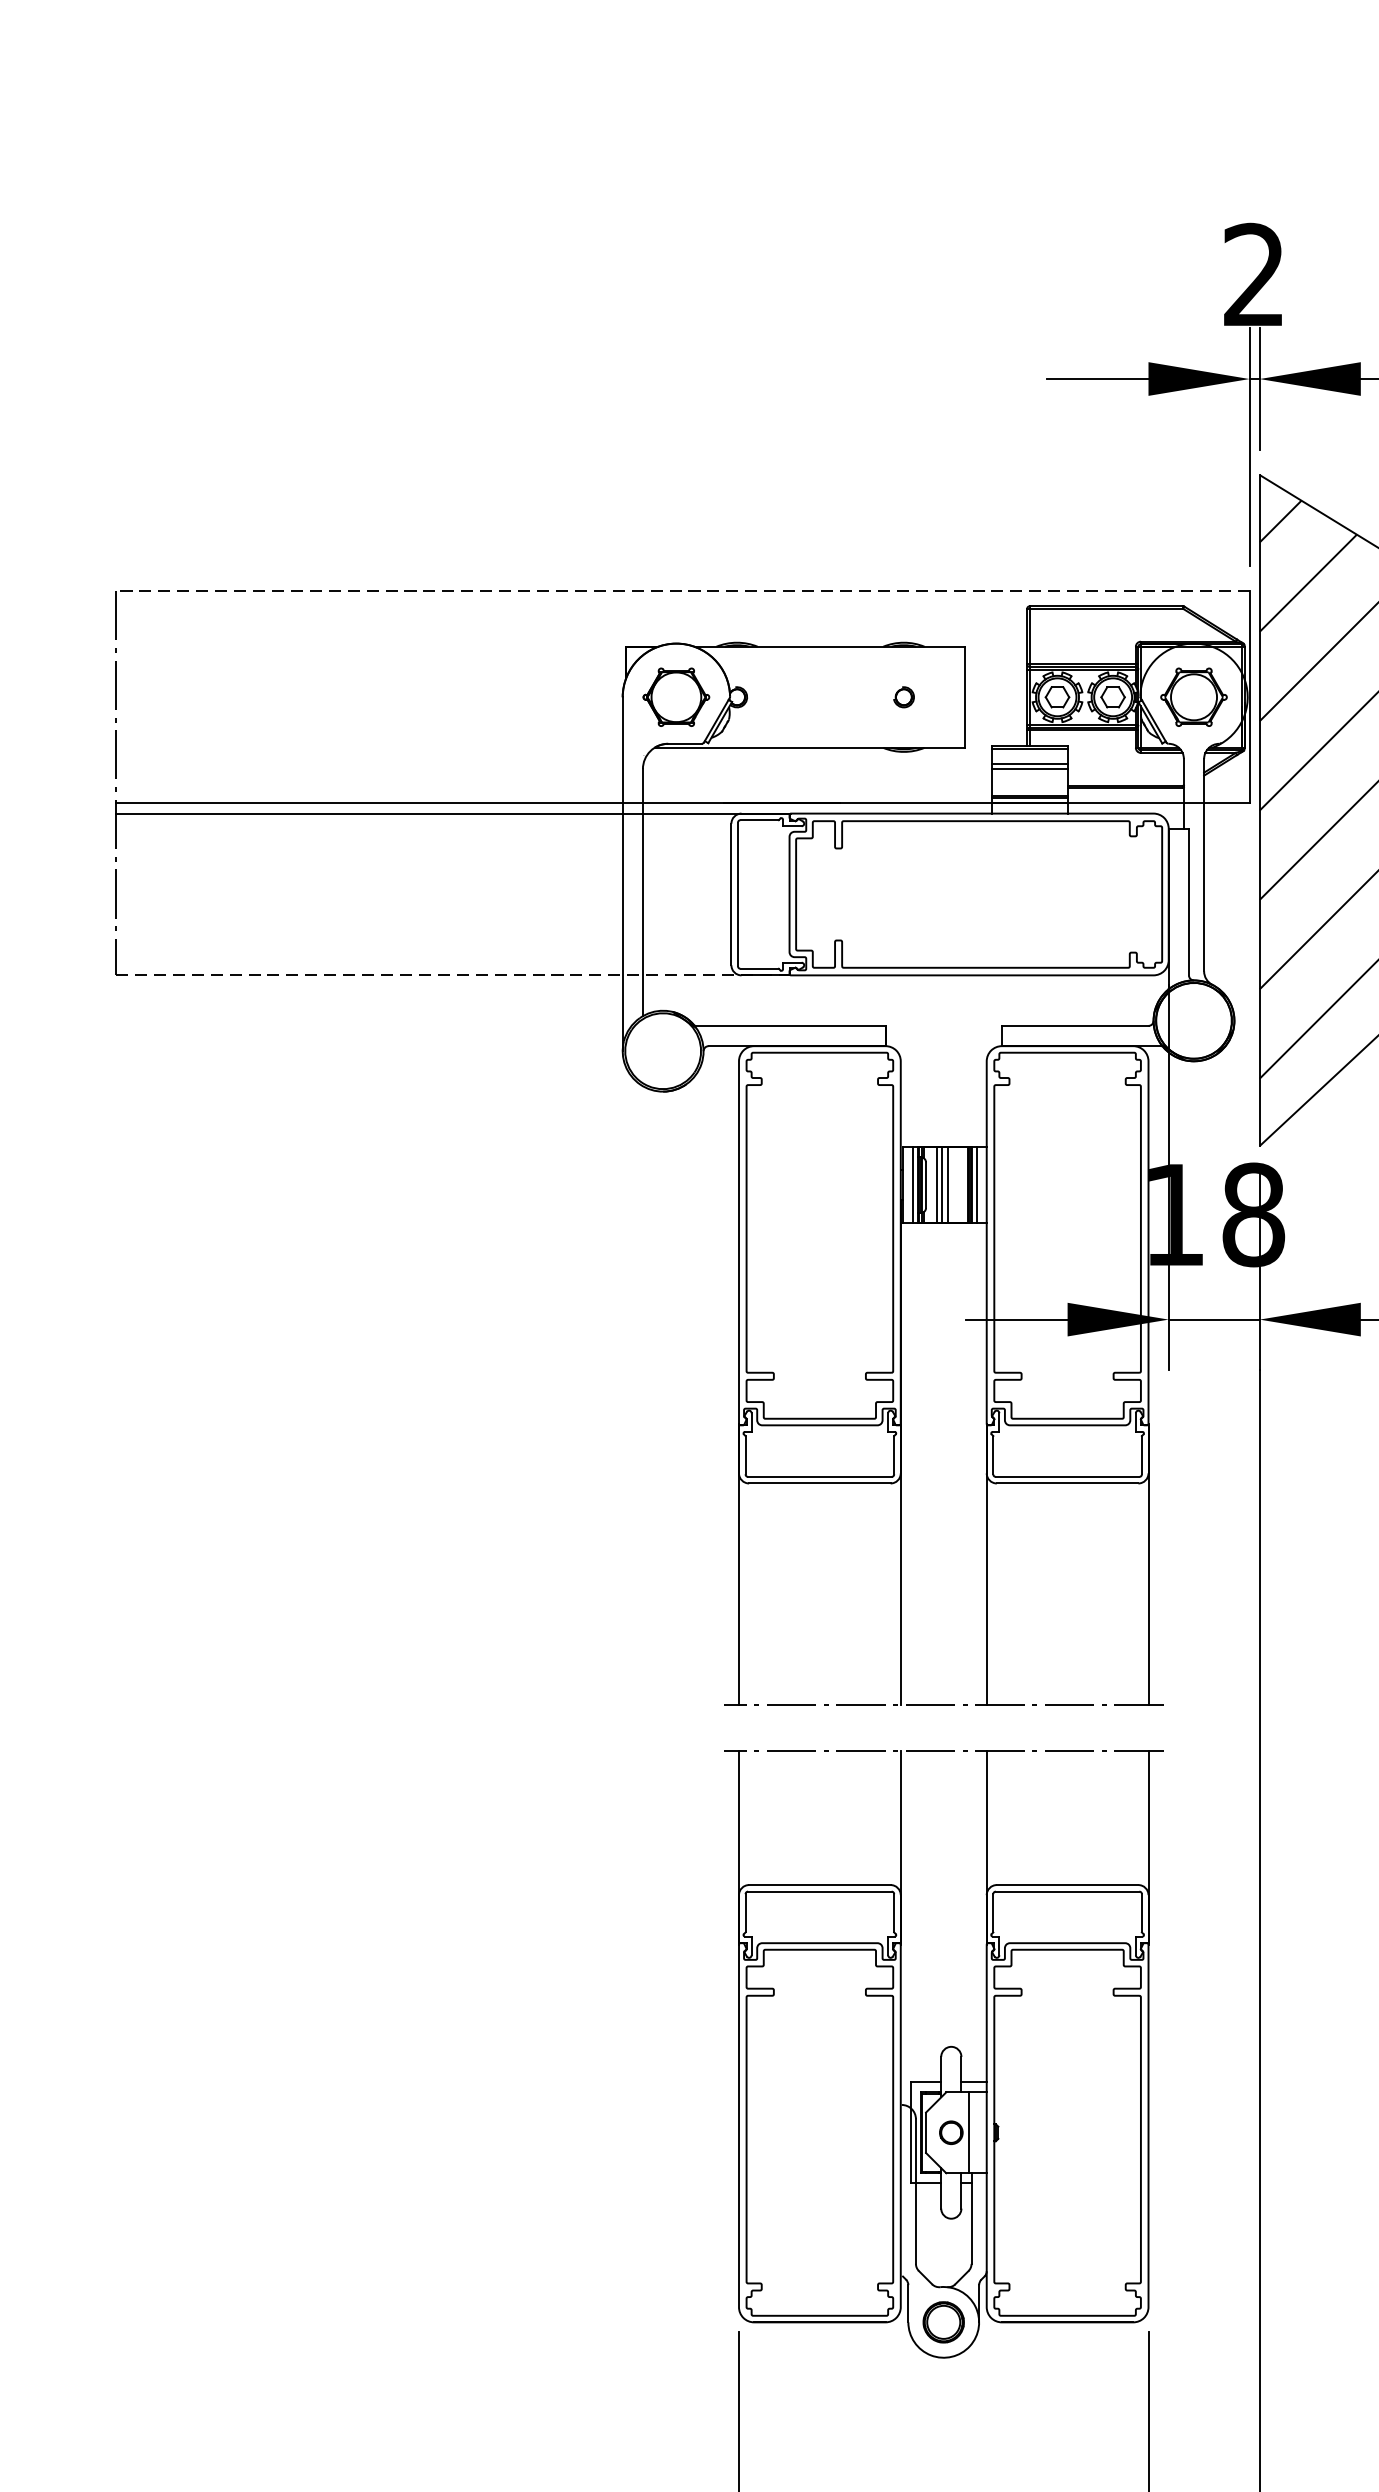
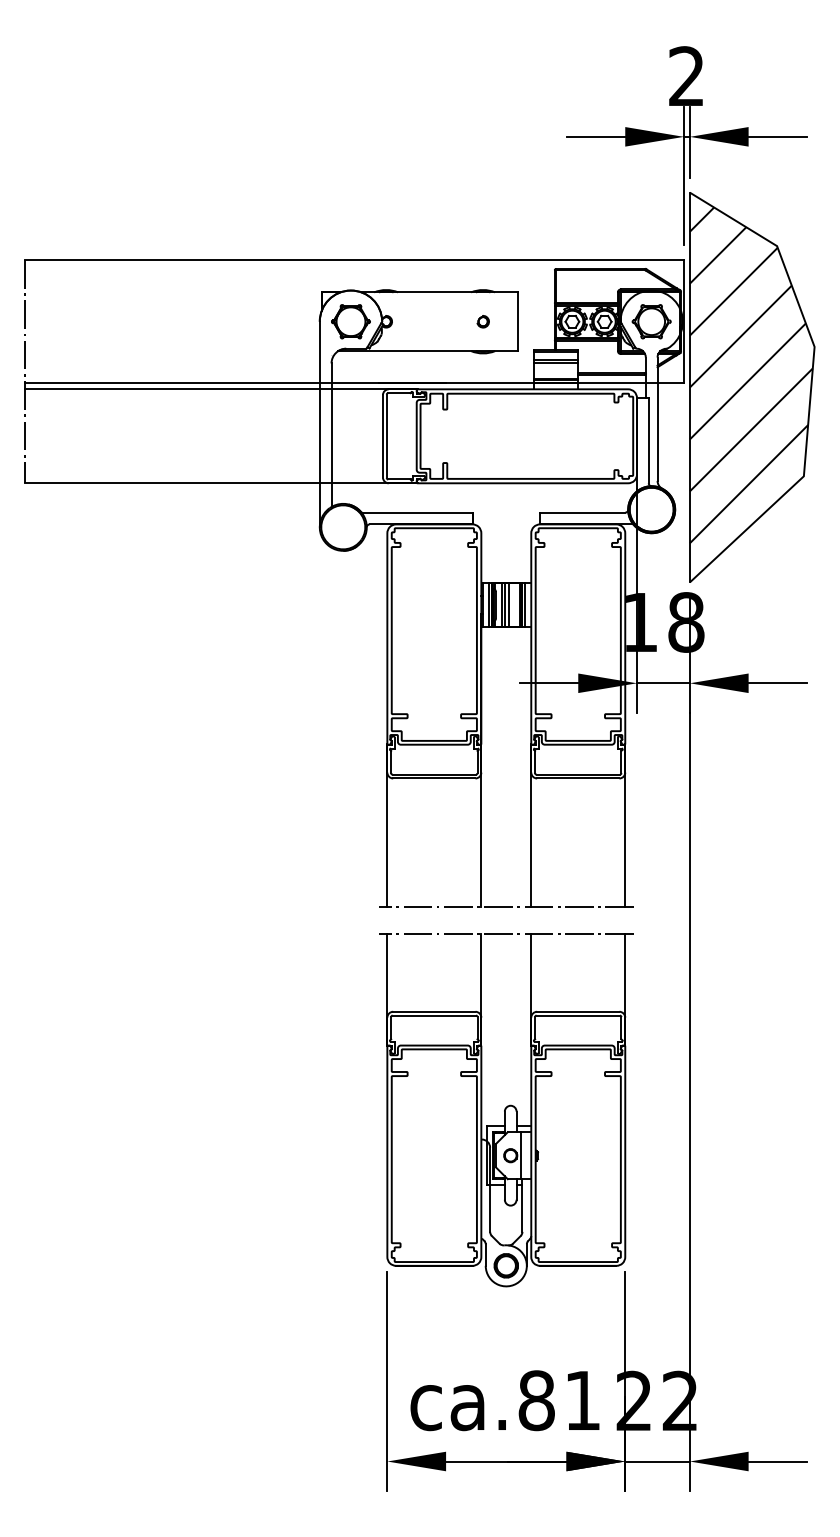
line: (682, 591) -> (354, 260), dashed -> solid
line: (455, 975) -> (222, 483), dashed -> solid

